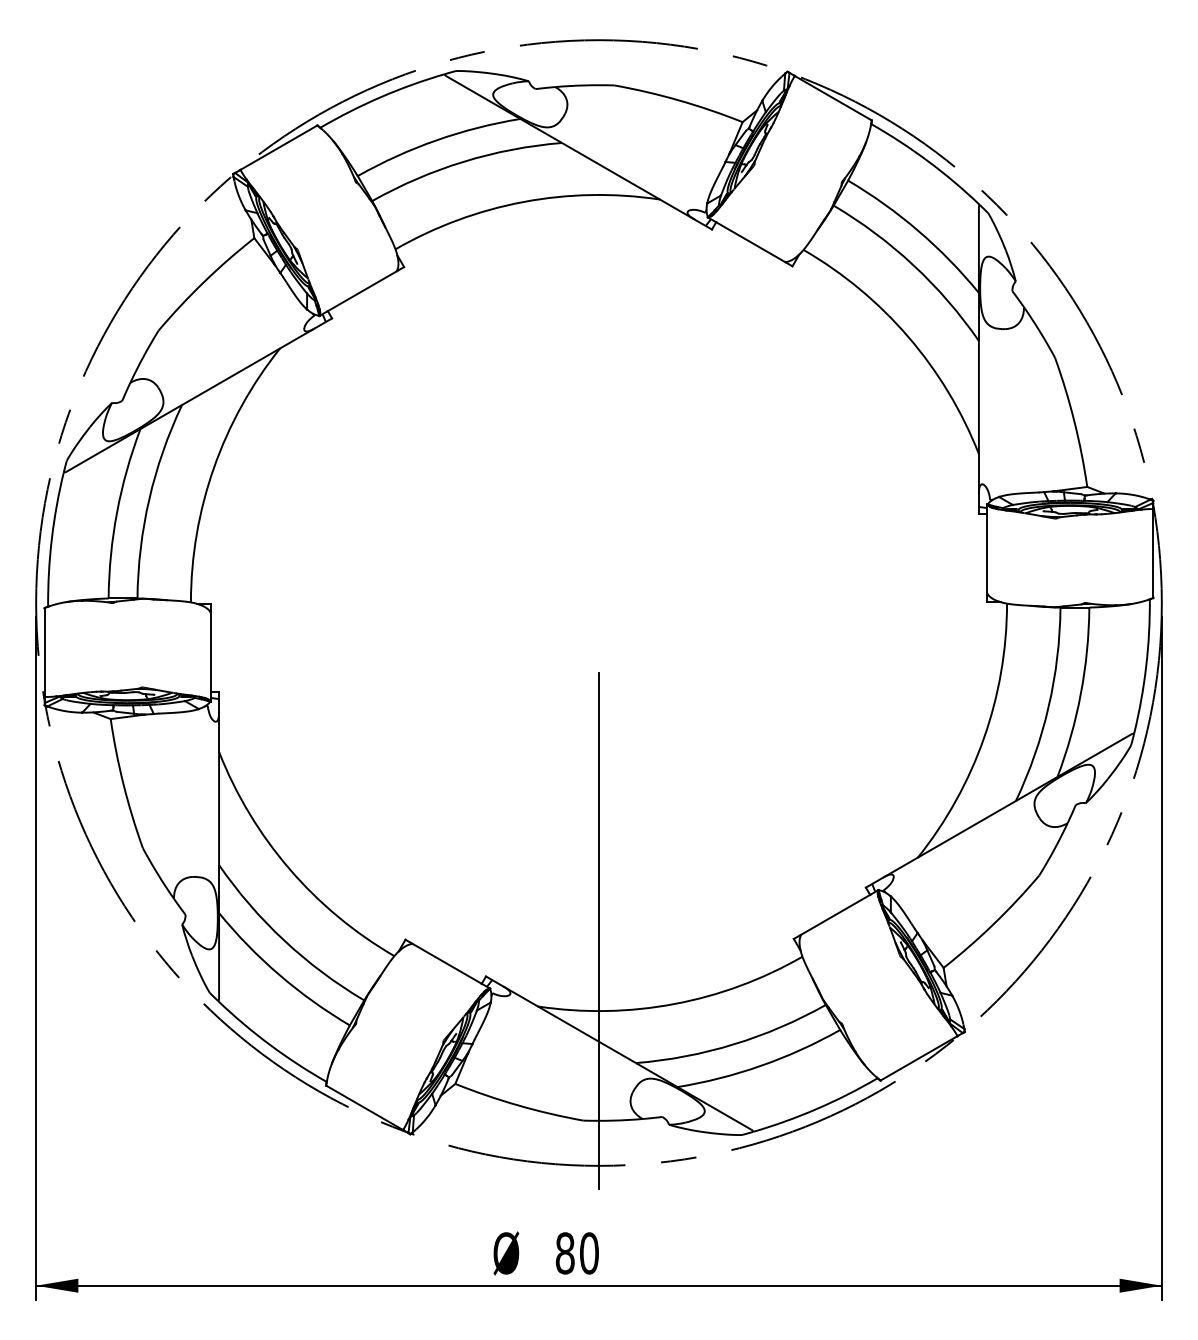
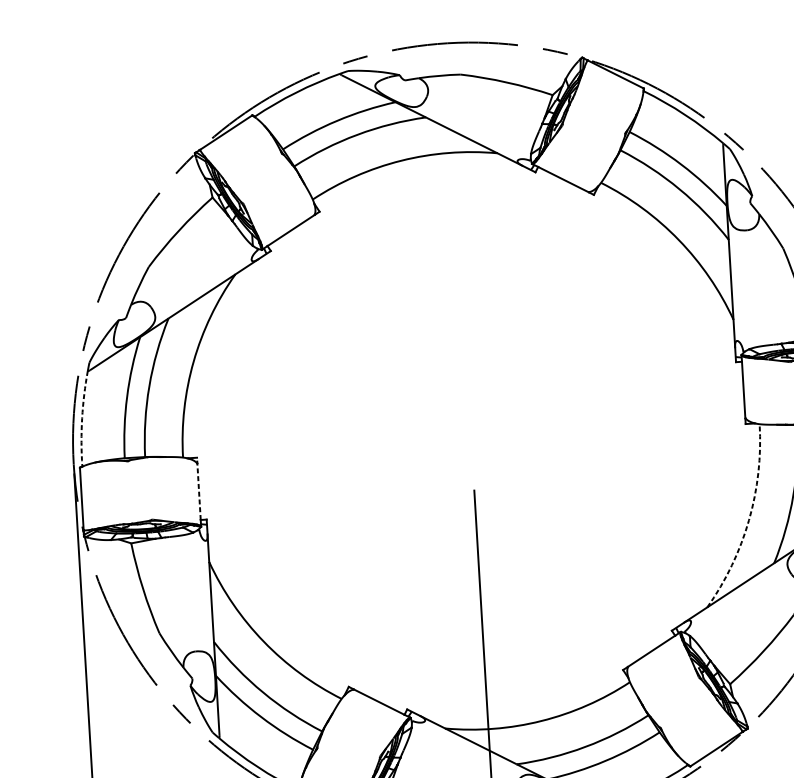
arc: (51, 539) -> (81, 418), solid -> dashed
line: (210, 647) -> (198, 488), solid -> dashed
arc: (984, 738) -> (749, 520), solid -> dashed

